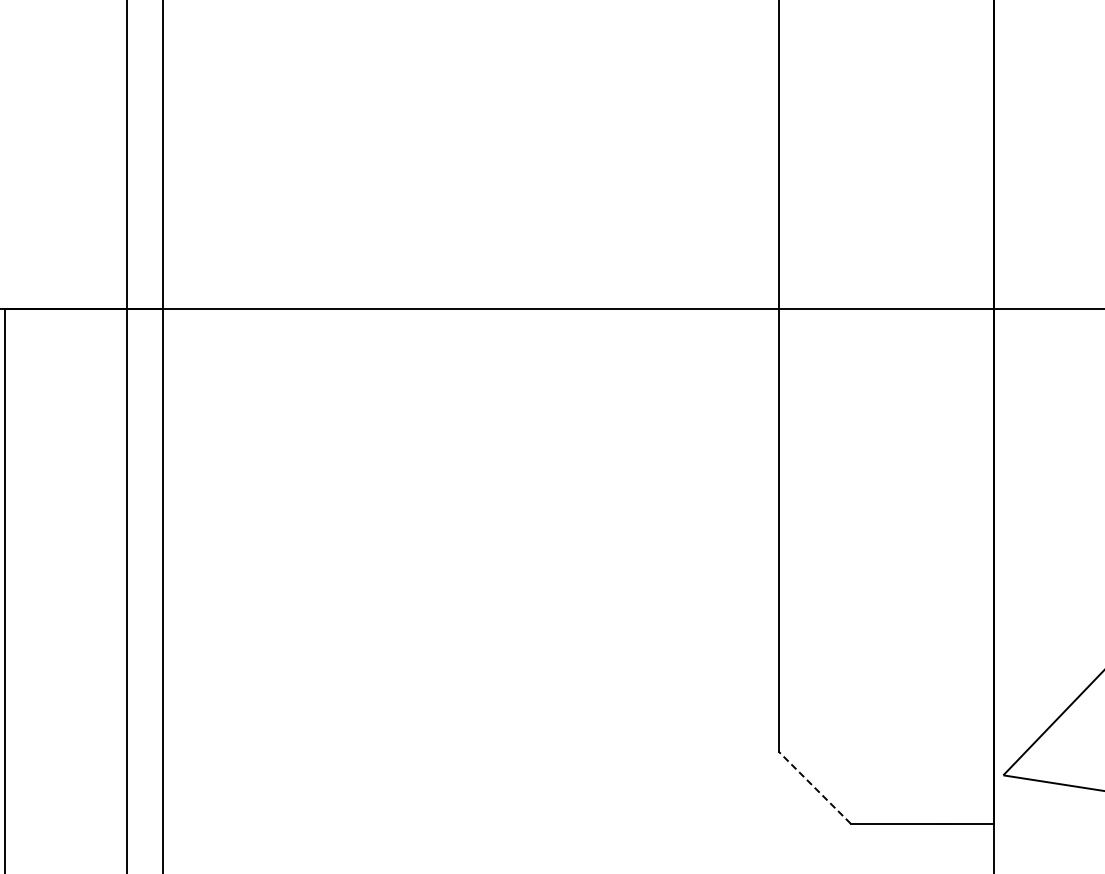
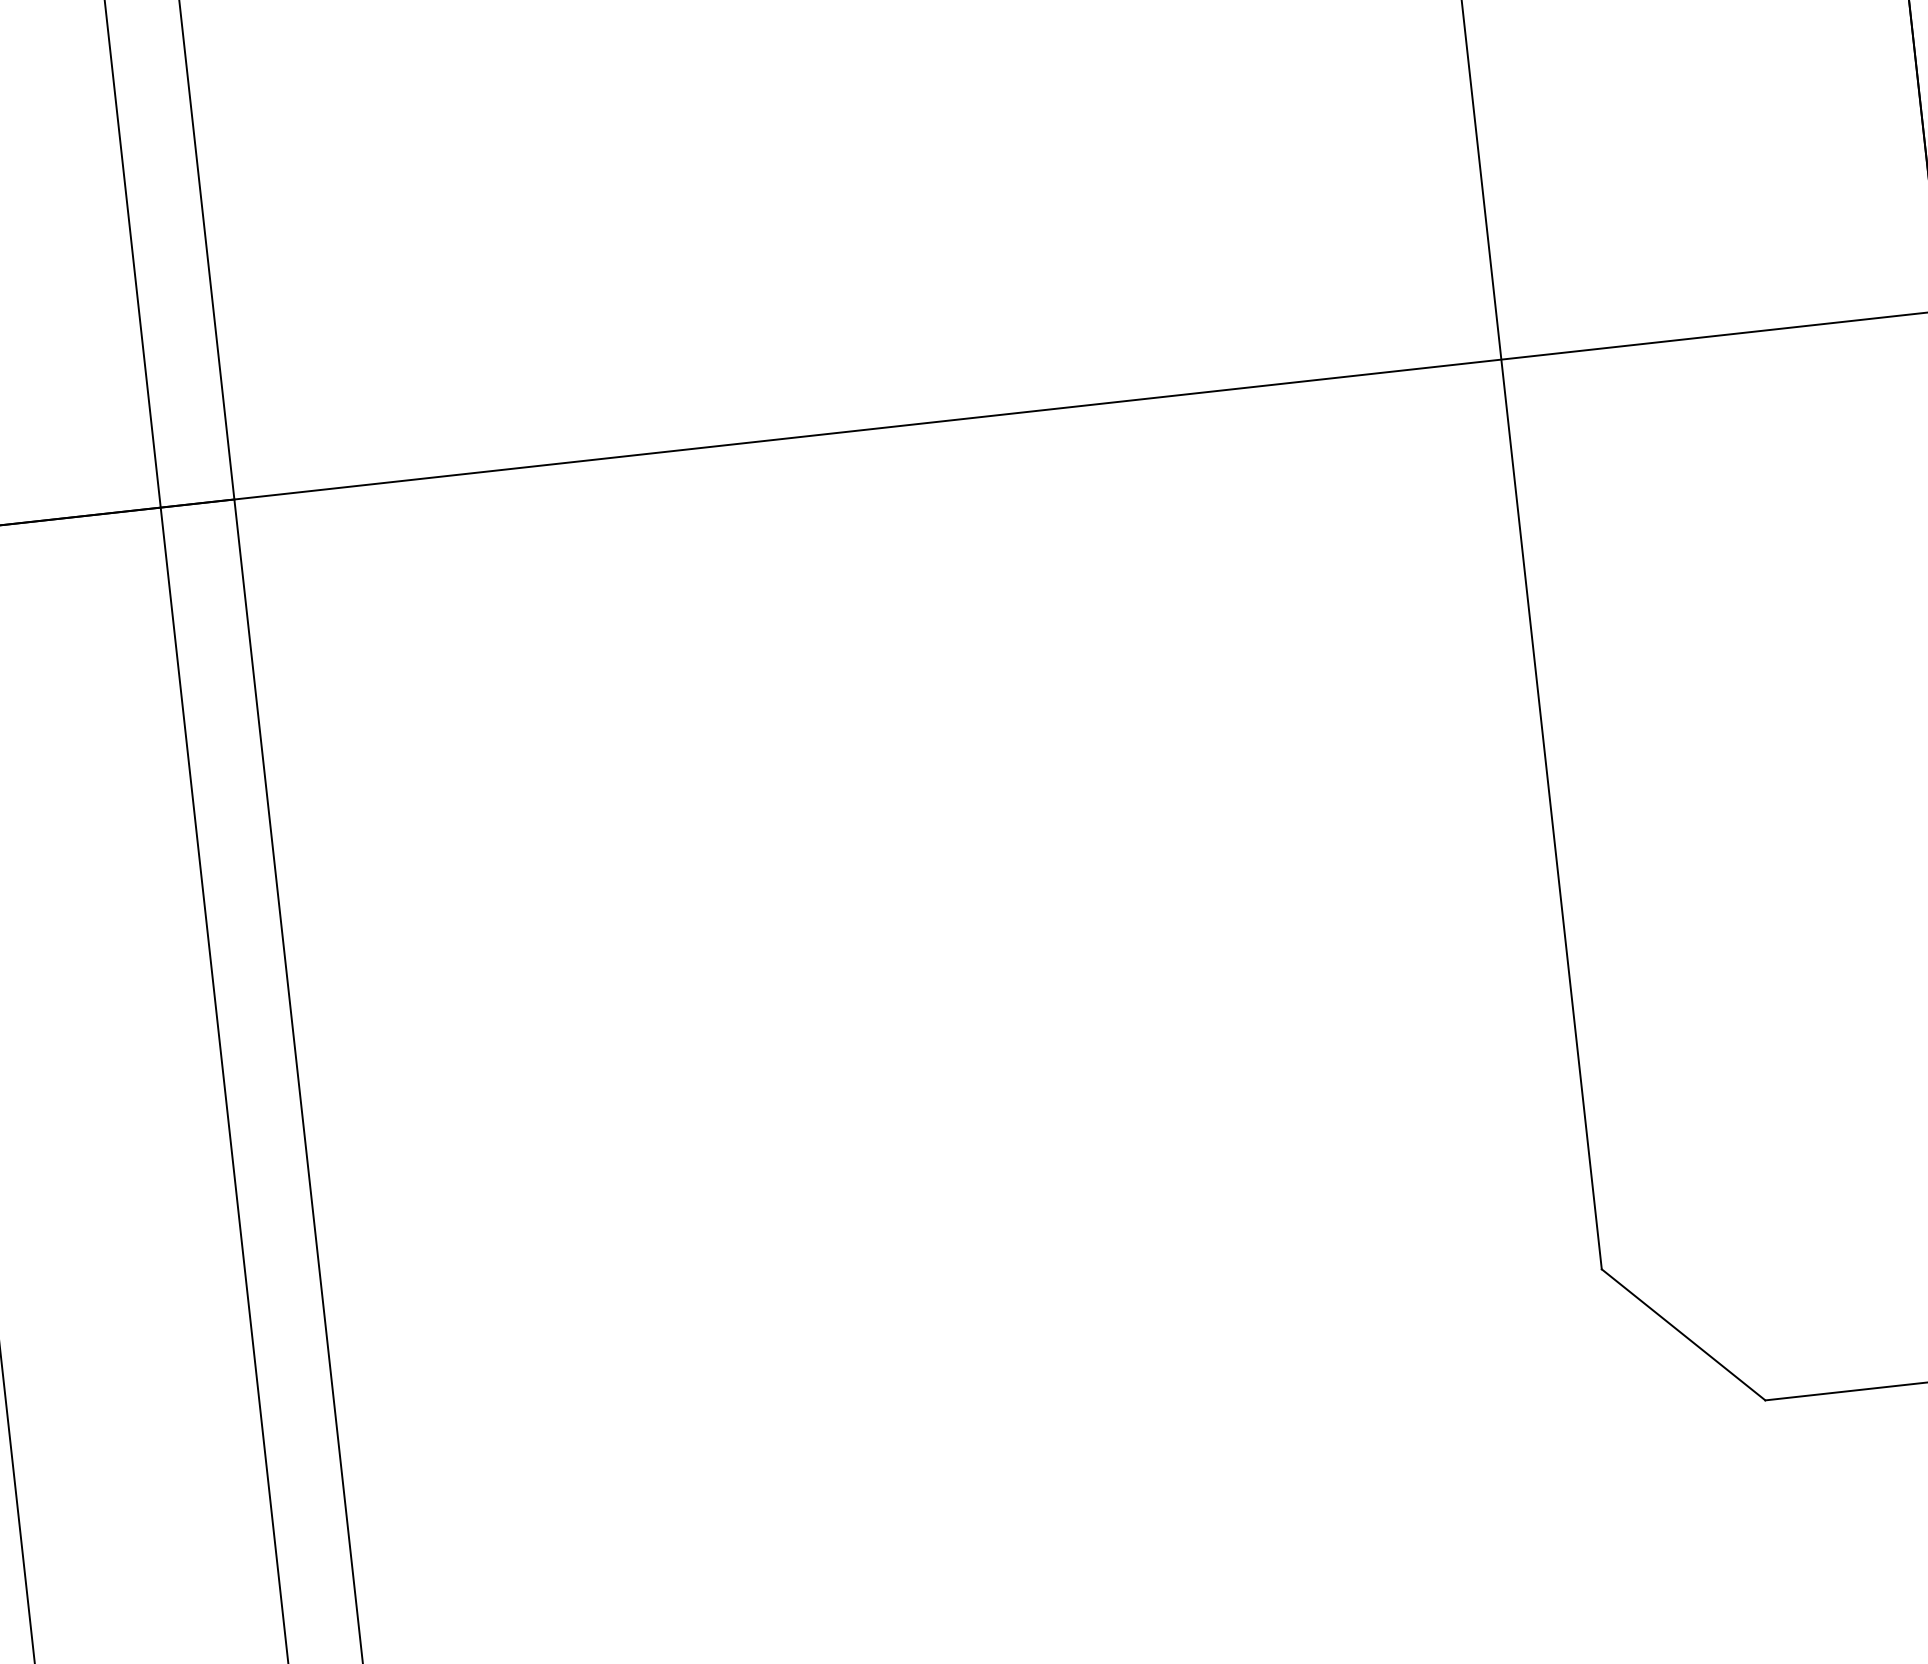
line: (814, 787) -> (1682, 1334), dashed -> solid

